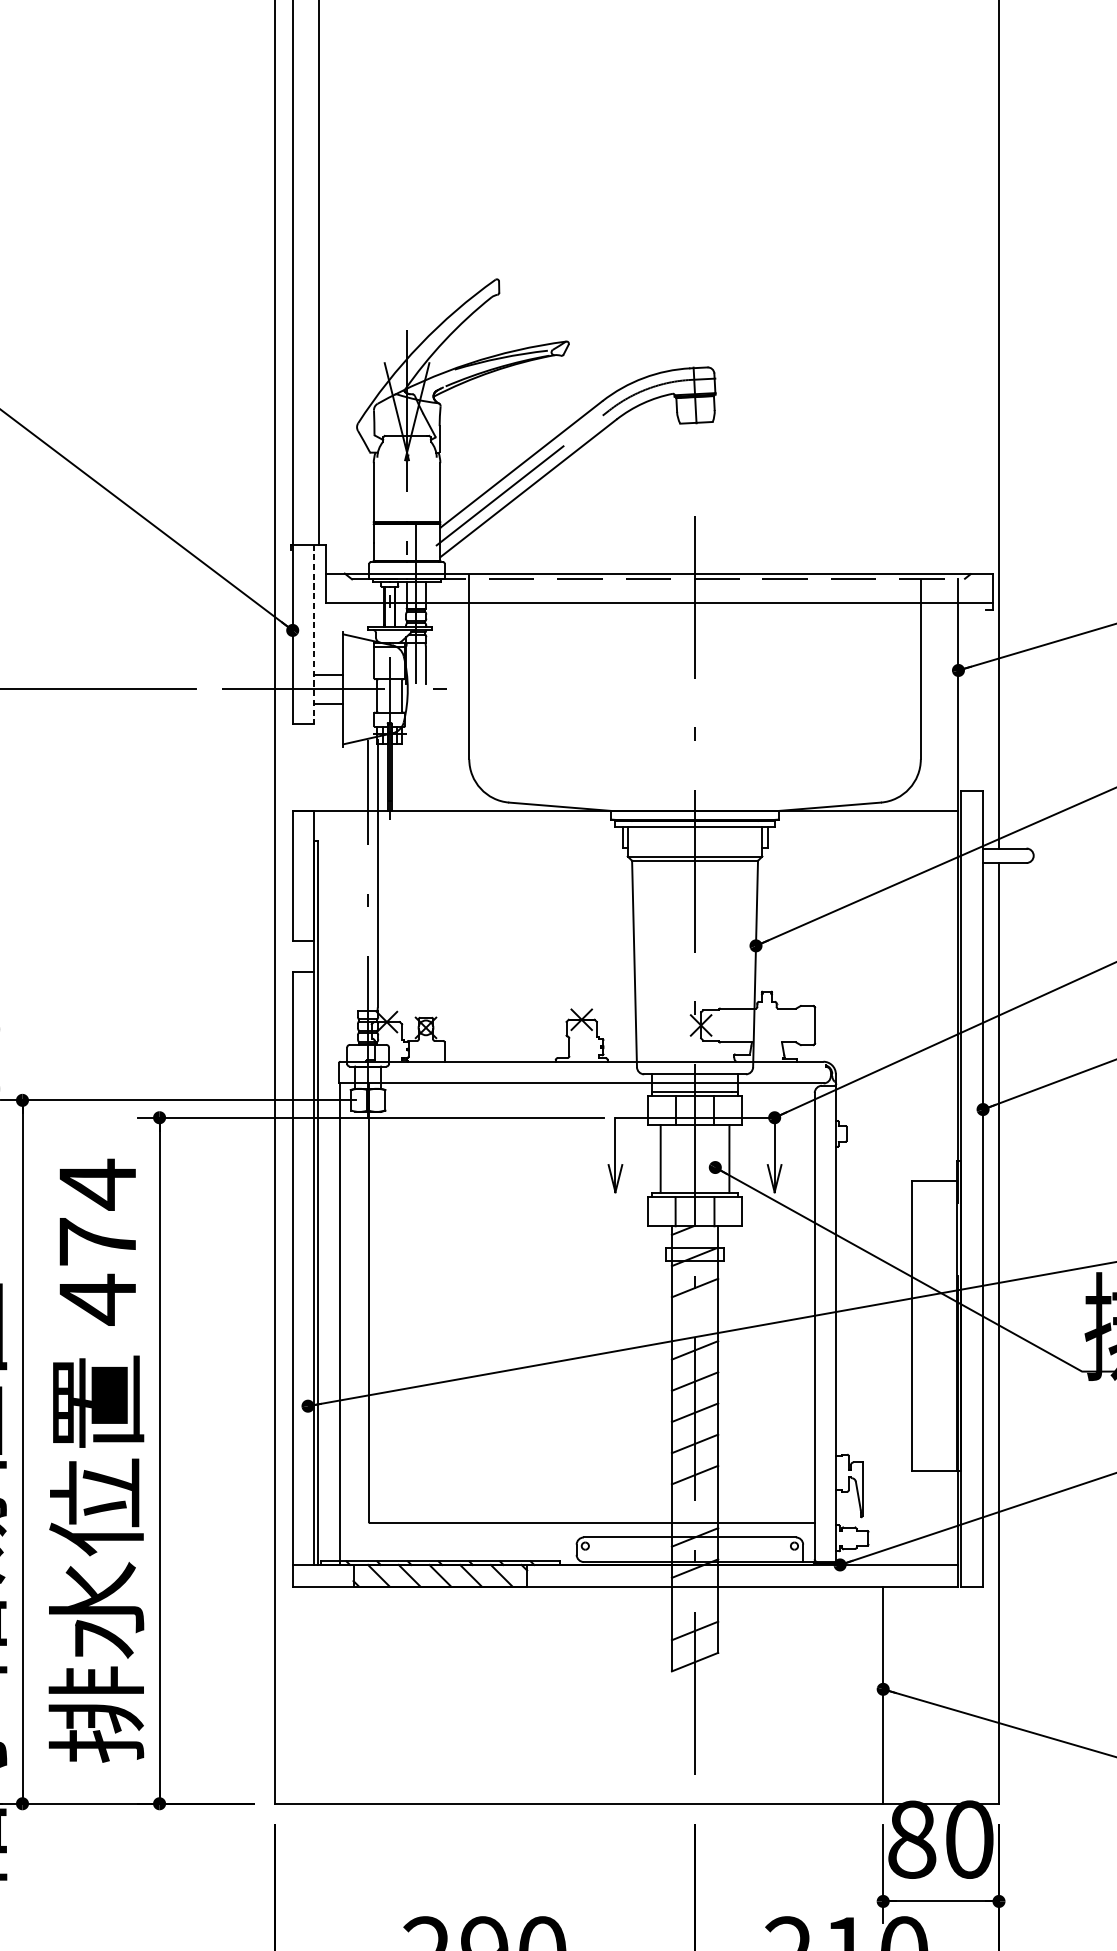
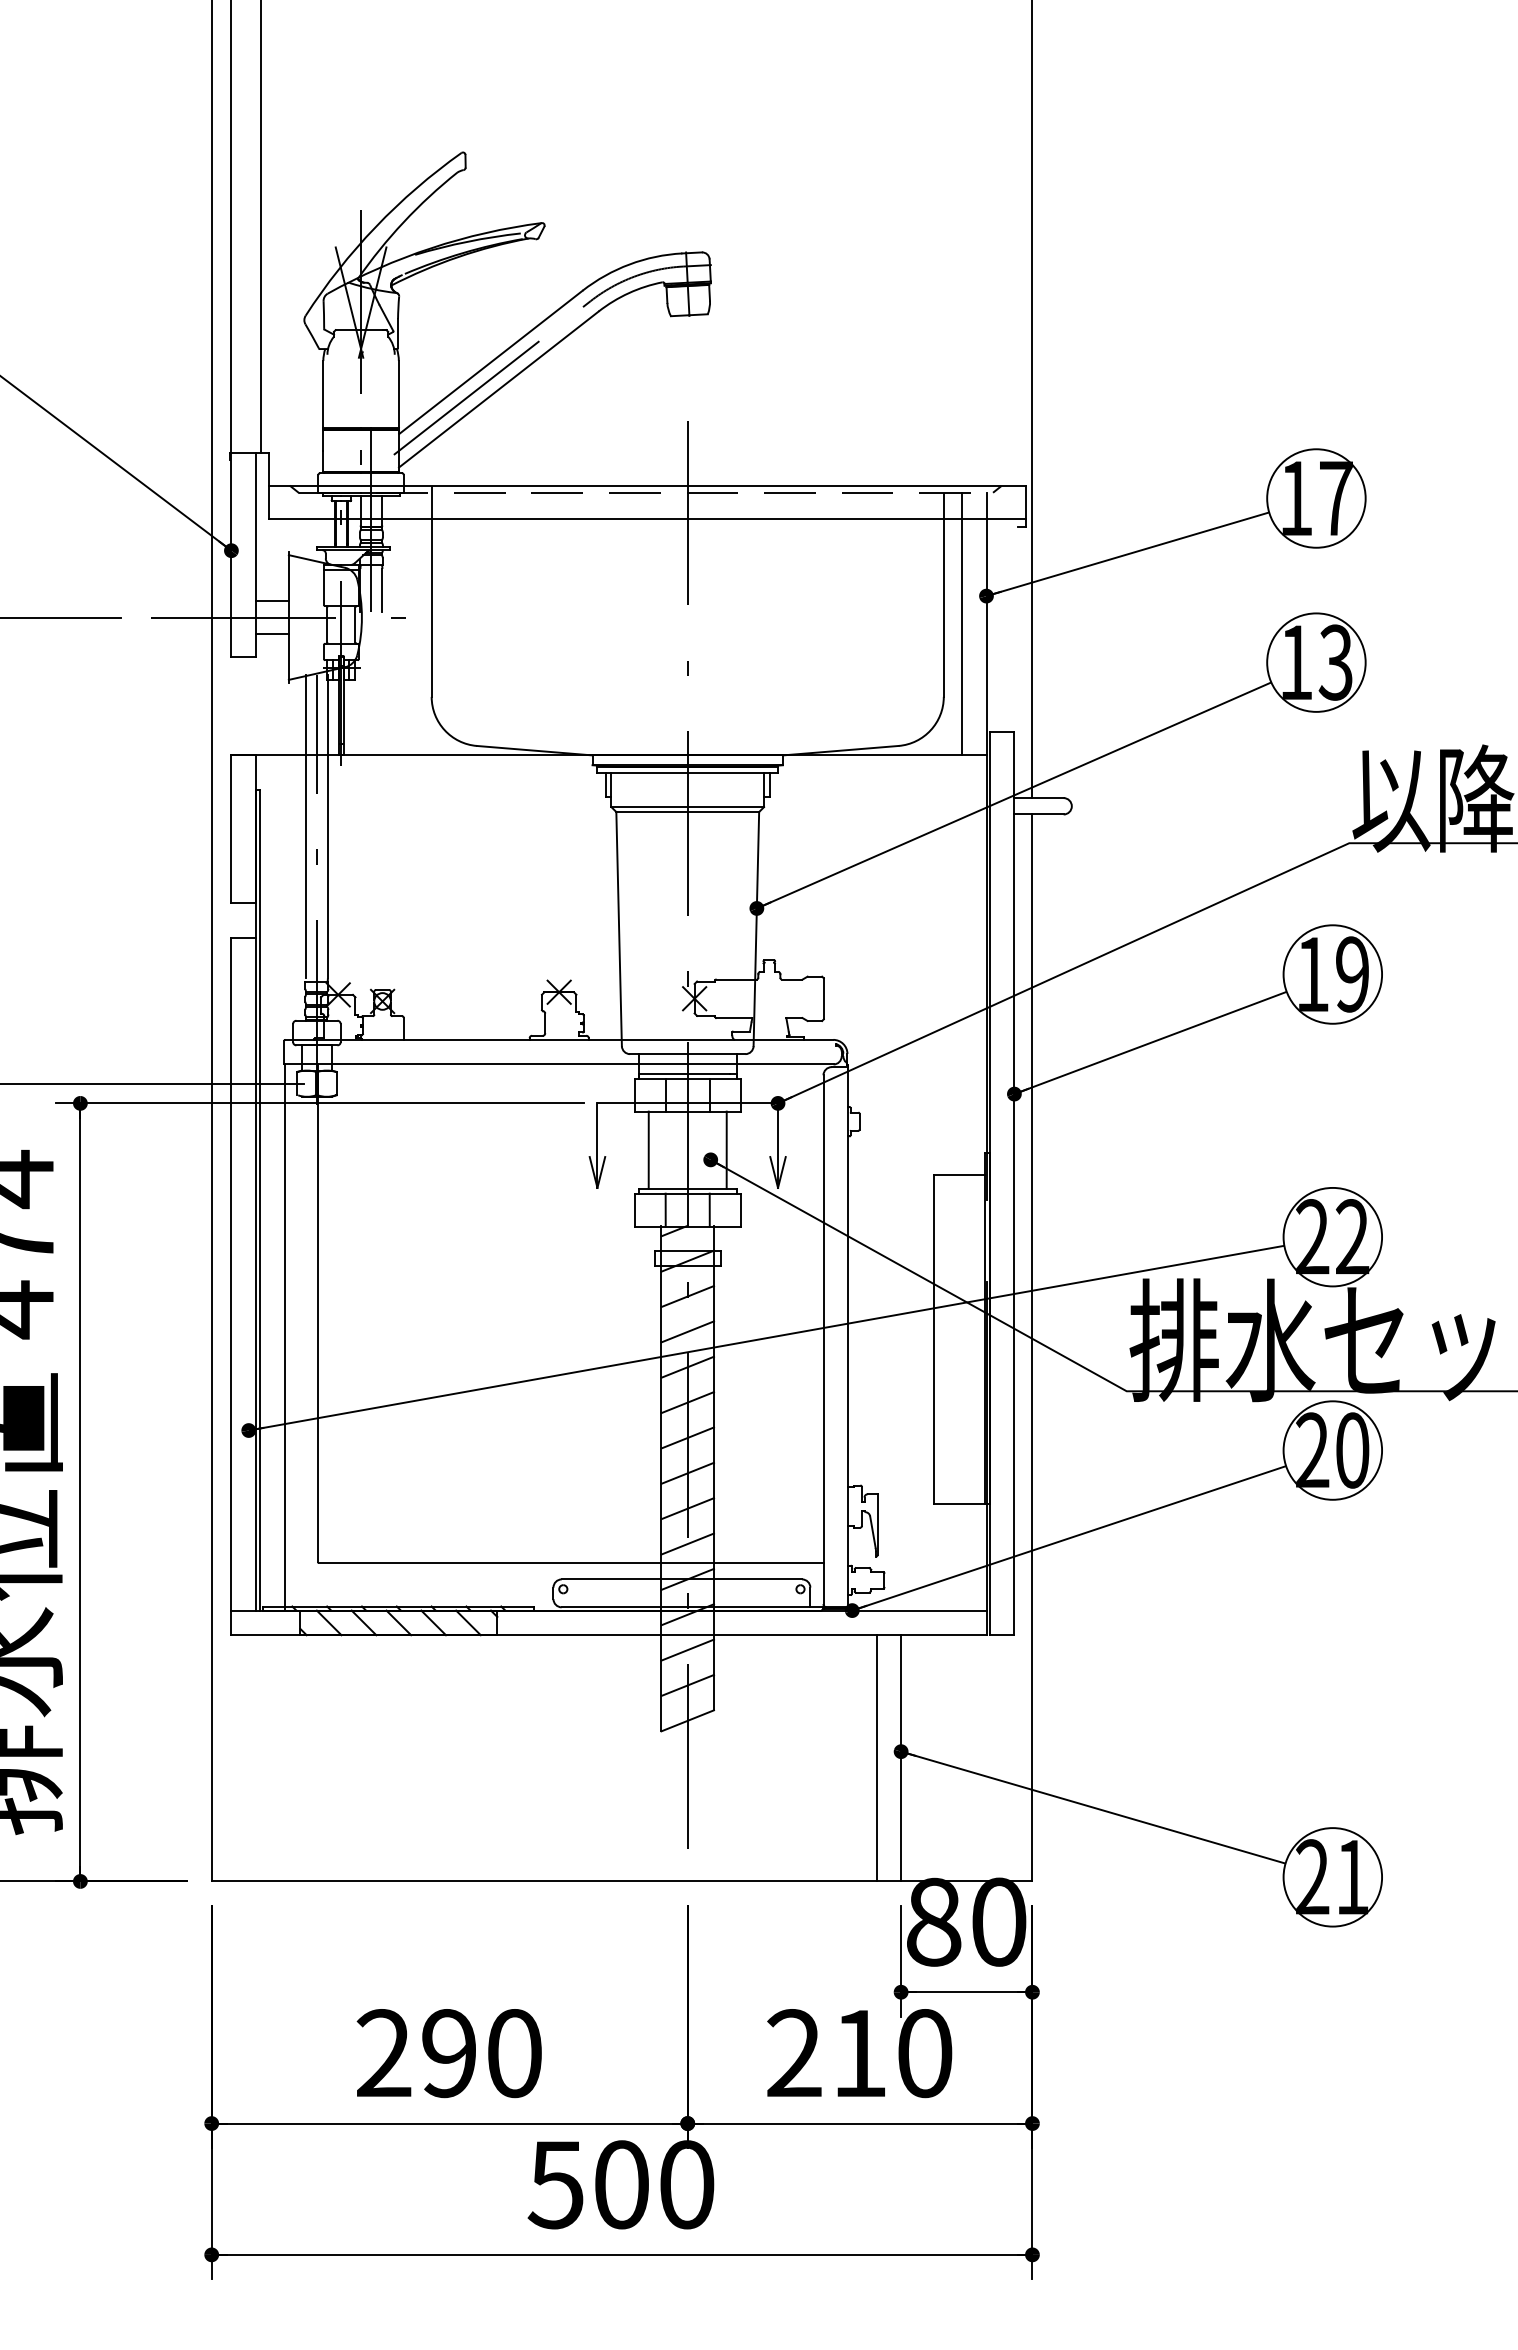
line: (314, 634) -> (256, 555), dashed -> solid
line: (936, 694) -> (961, 623), added
line: (358, 873) -> (305, 826), added
line: (694, 1318) -> (687, 1331), added
line: (694, 1505) -> (687, 1543), added
line: (694, 1599) -> (687, 1649), added
line: (861, 1695) -> (876, 1758), added

